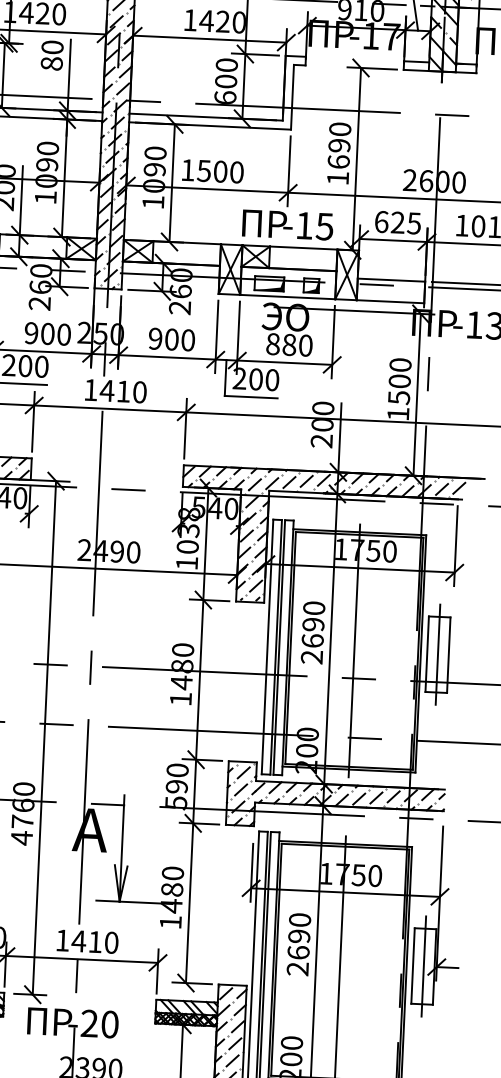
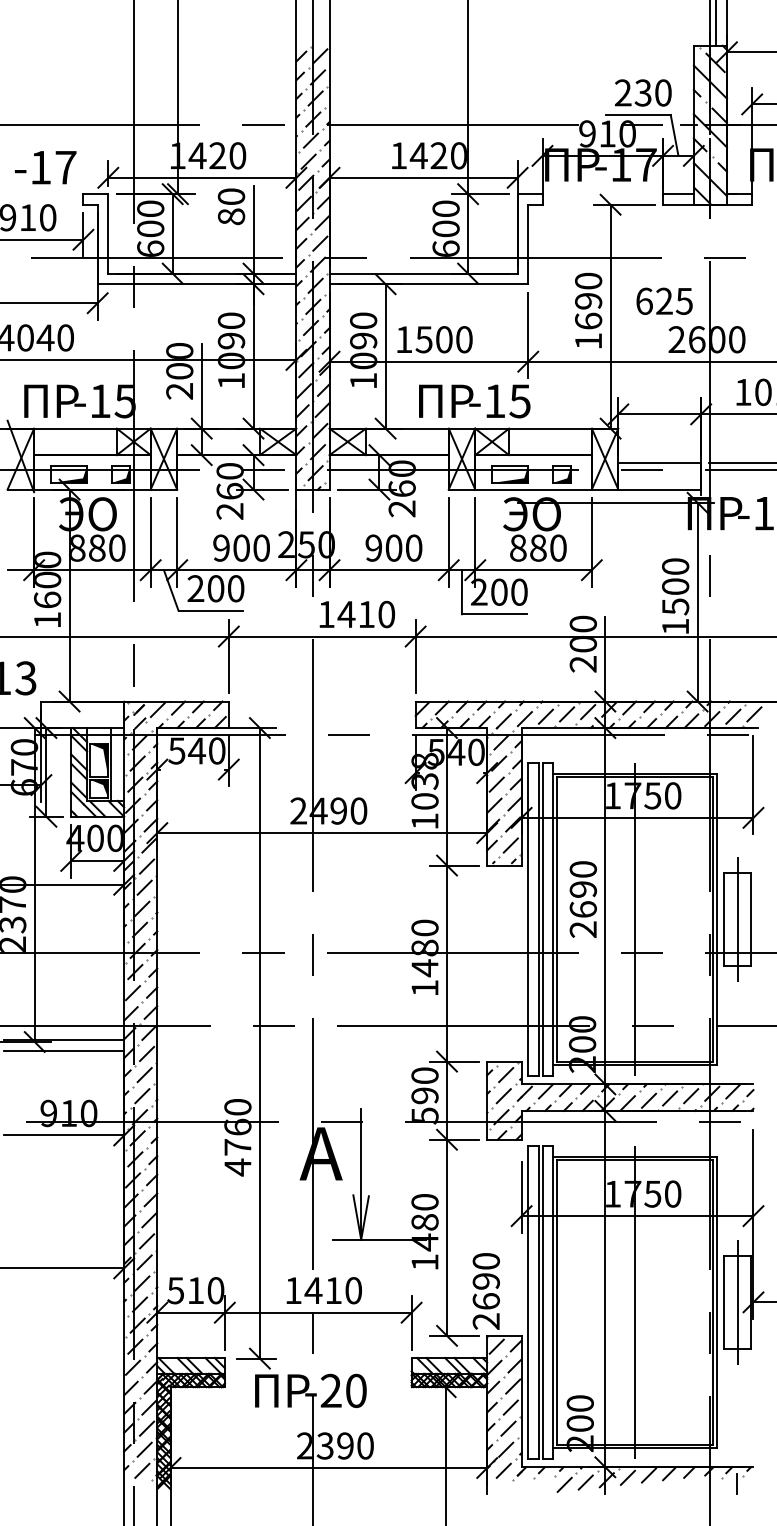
text: (398, 222) -> (664, 300), moved
text: (287, 225) -> (474, 401), moved
text: (115, 391) -> (356, 614), moved
text: (298, 944) -> (485, 1291), moved

